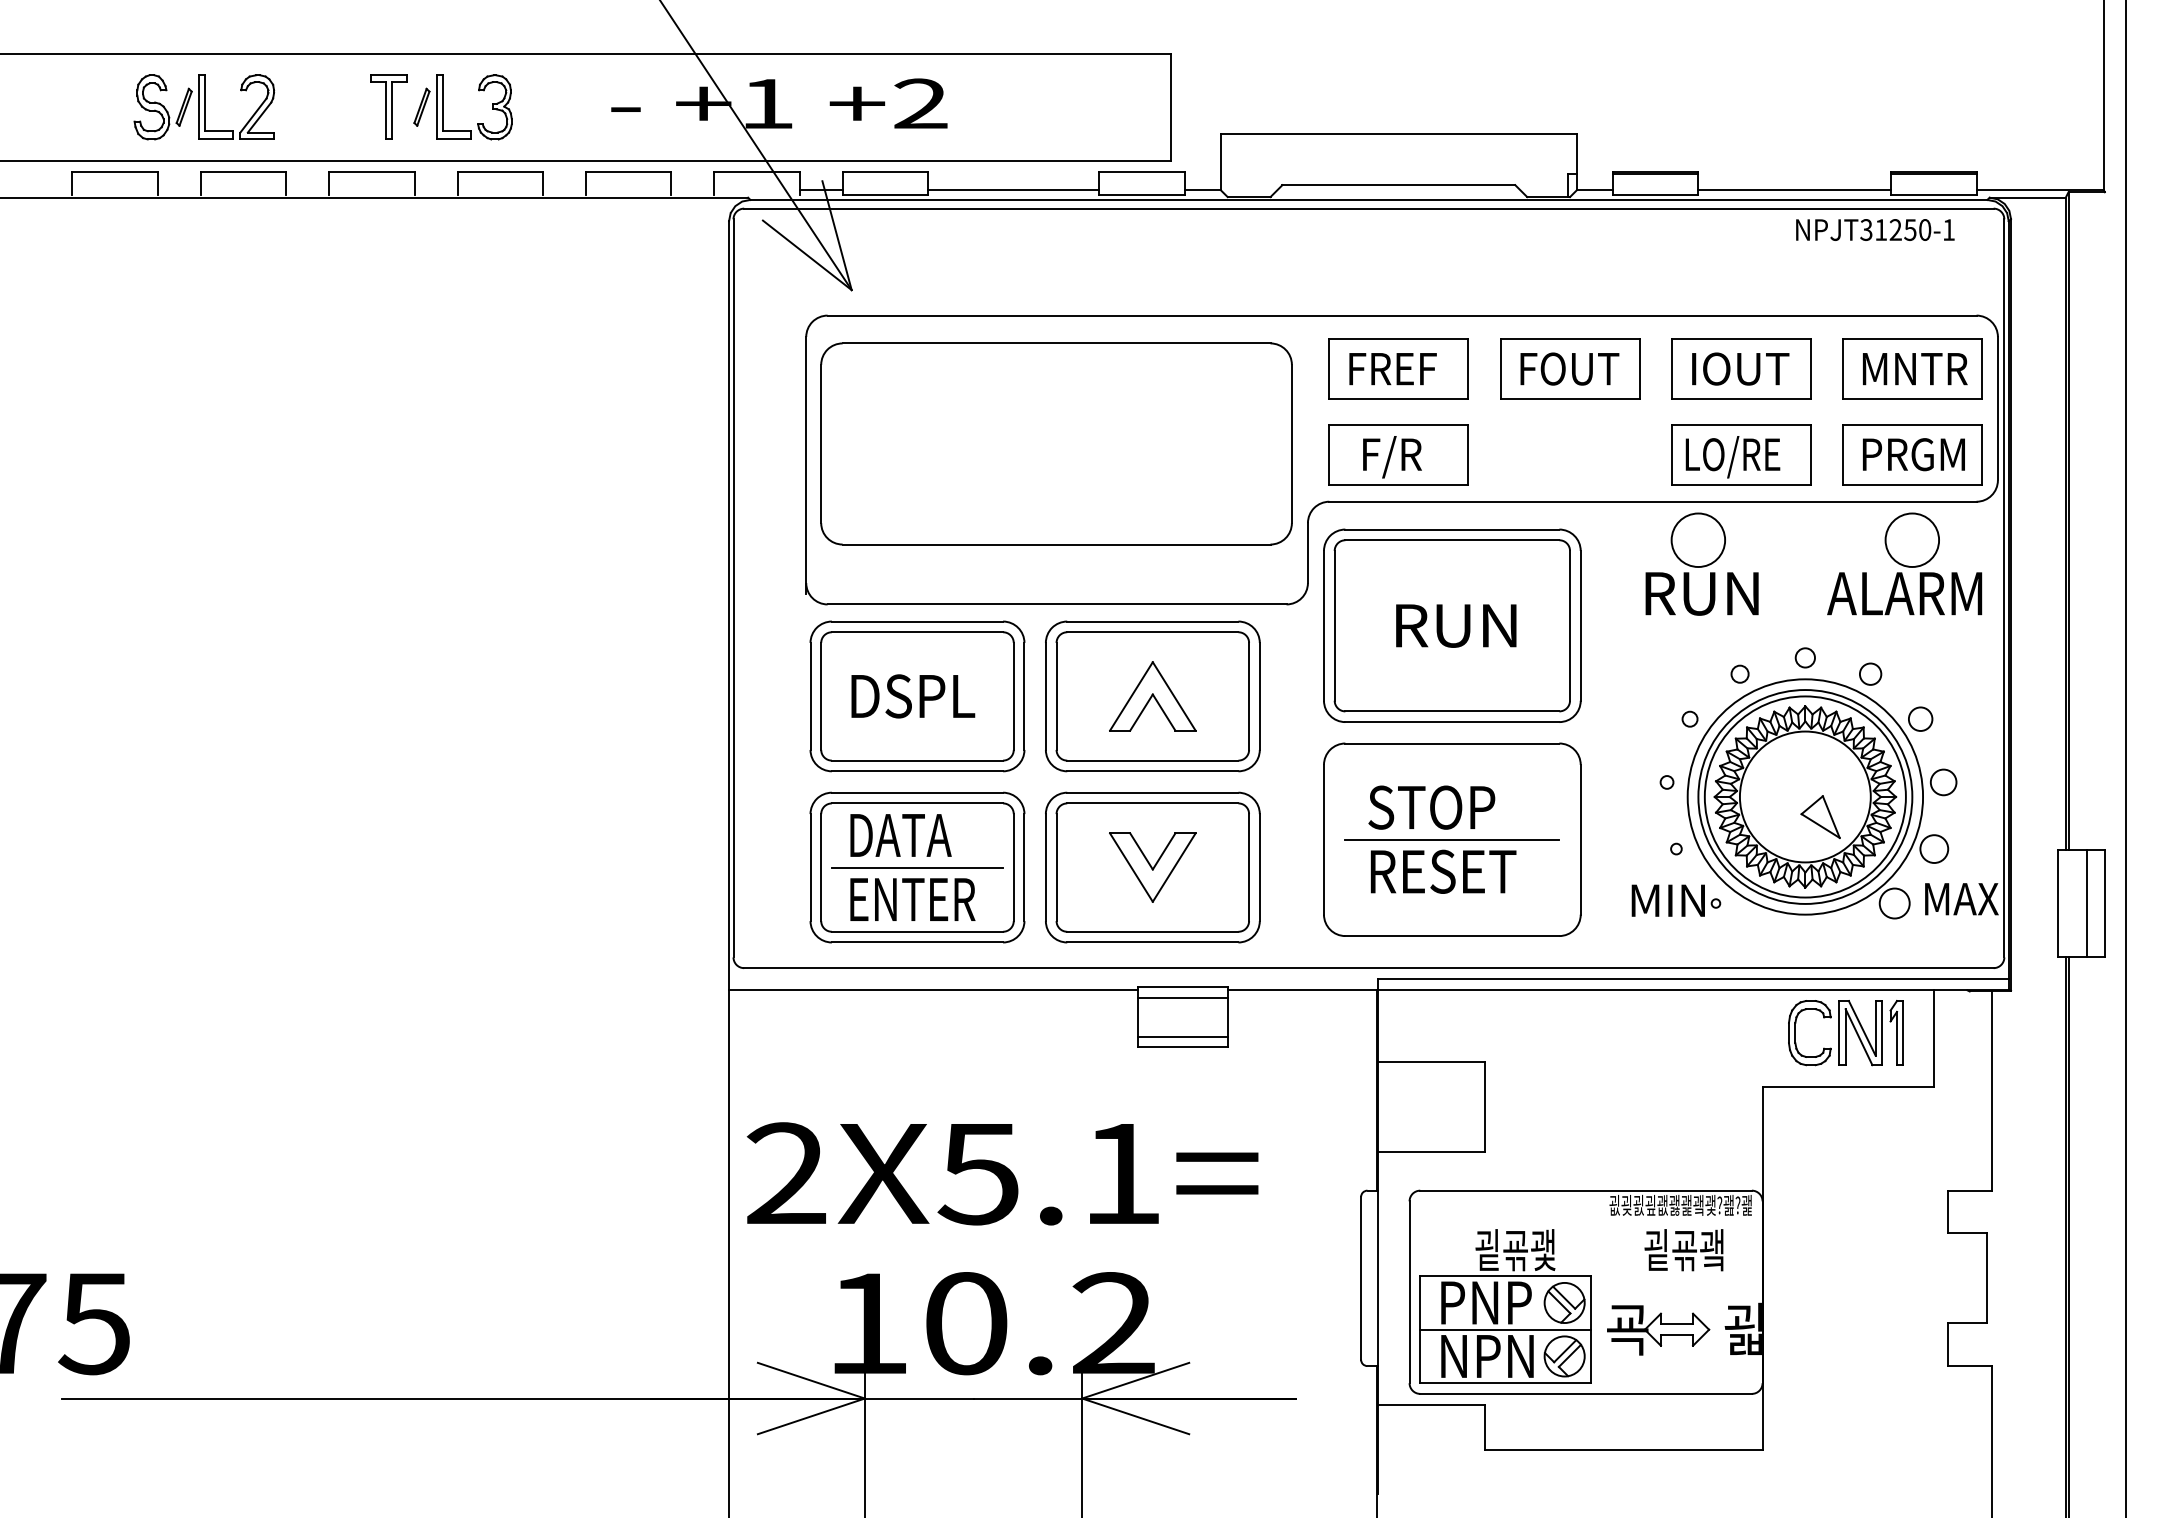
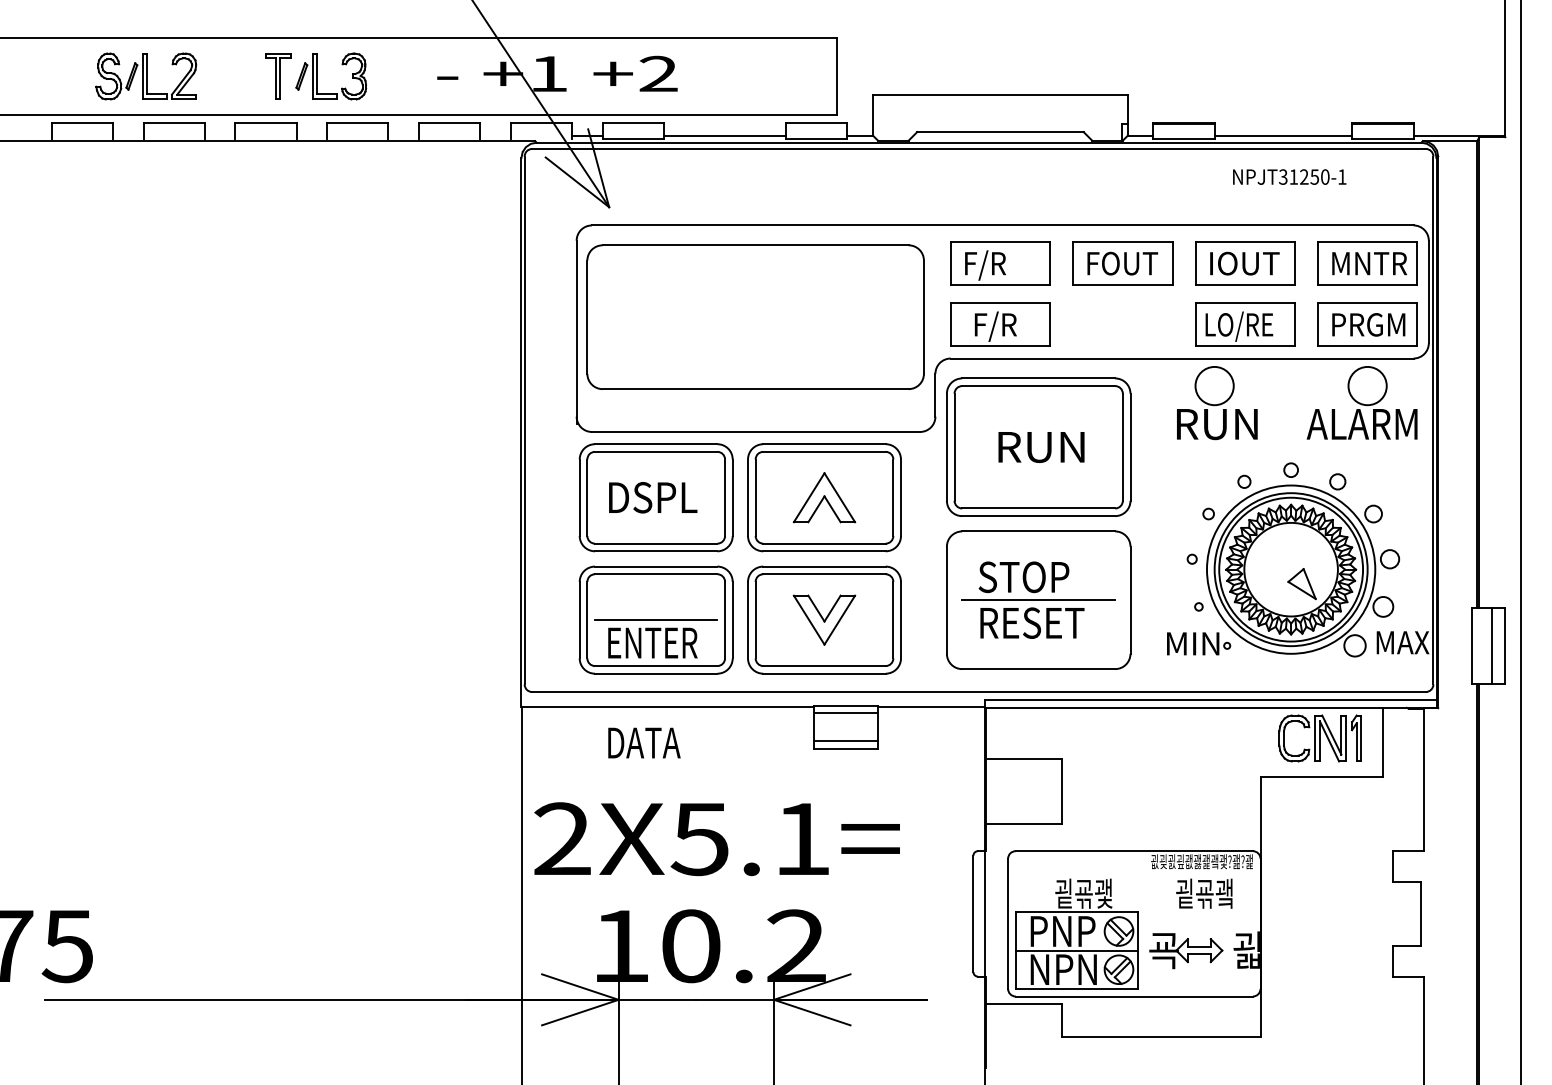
text: (1875, 229) -> (1289, 176), moved
text: (1402, 371) -> (1003, 265), FREF -> F/R
text: (900, 835) -> (644, 743), moved

